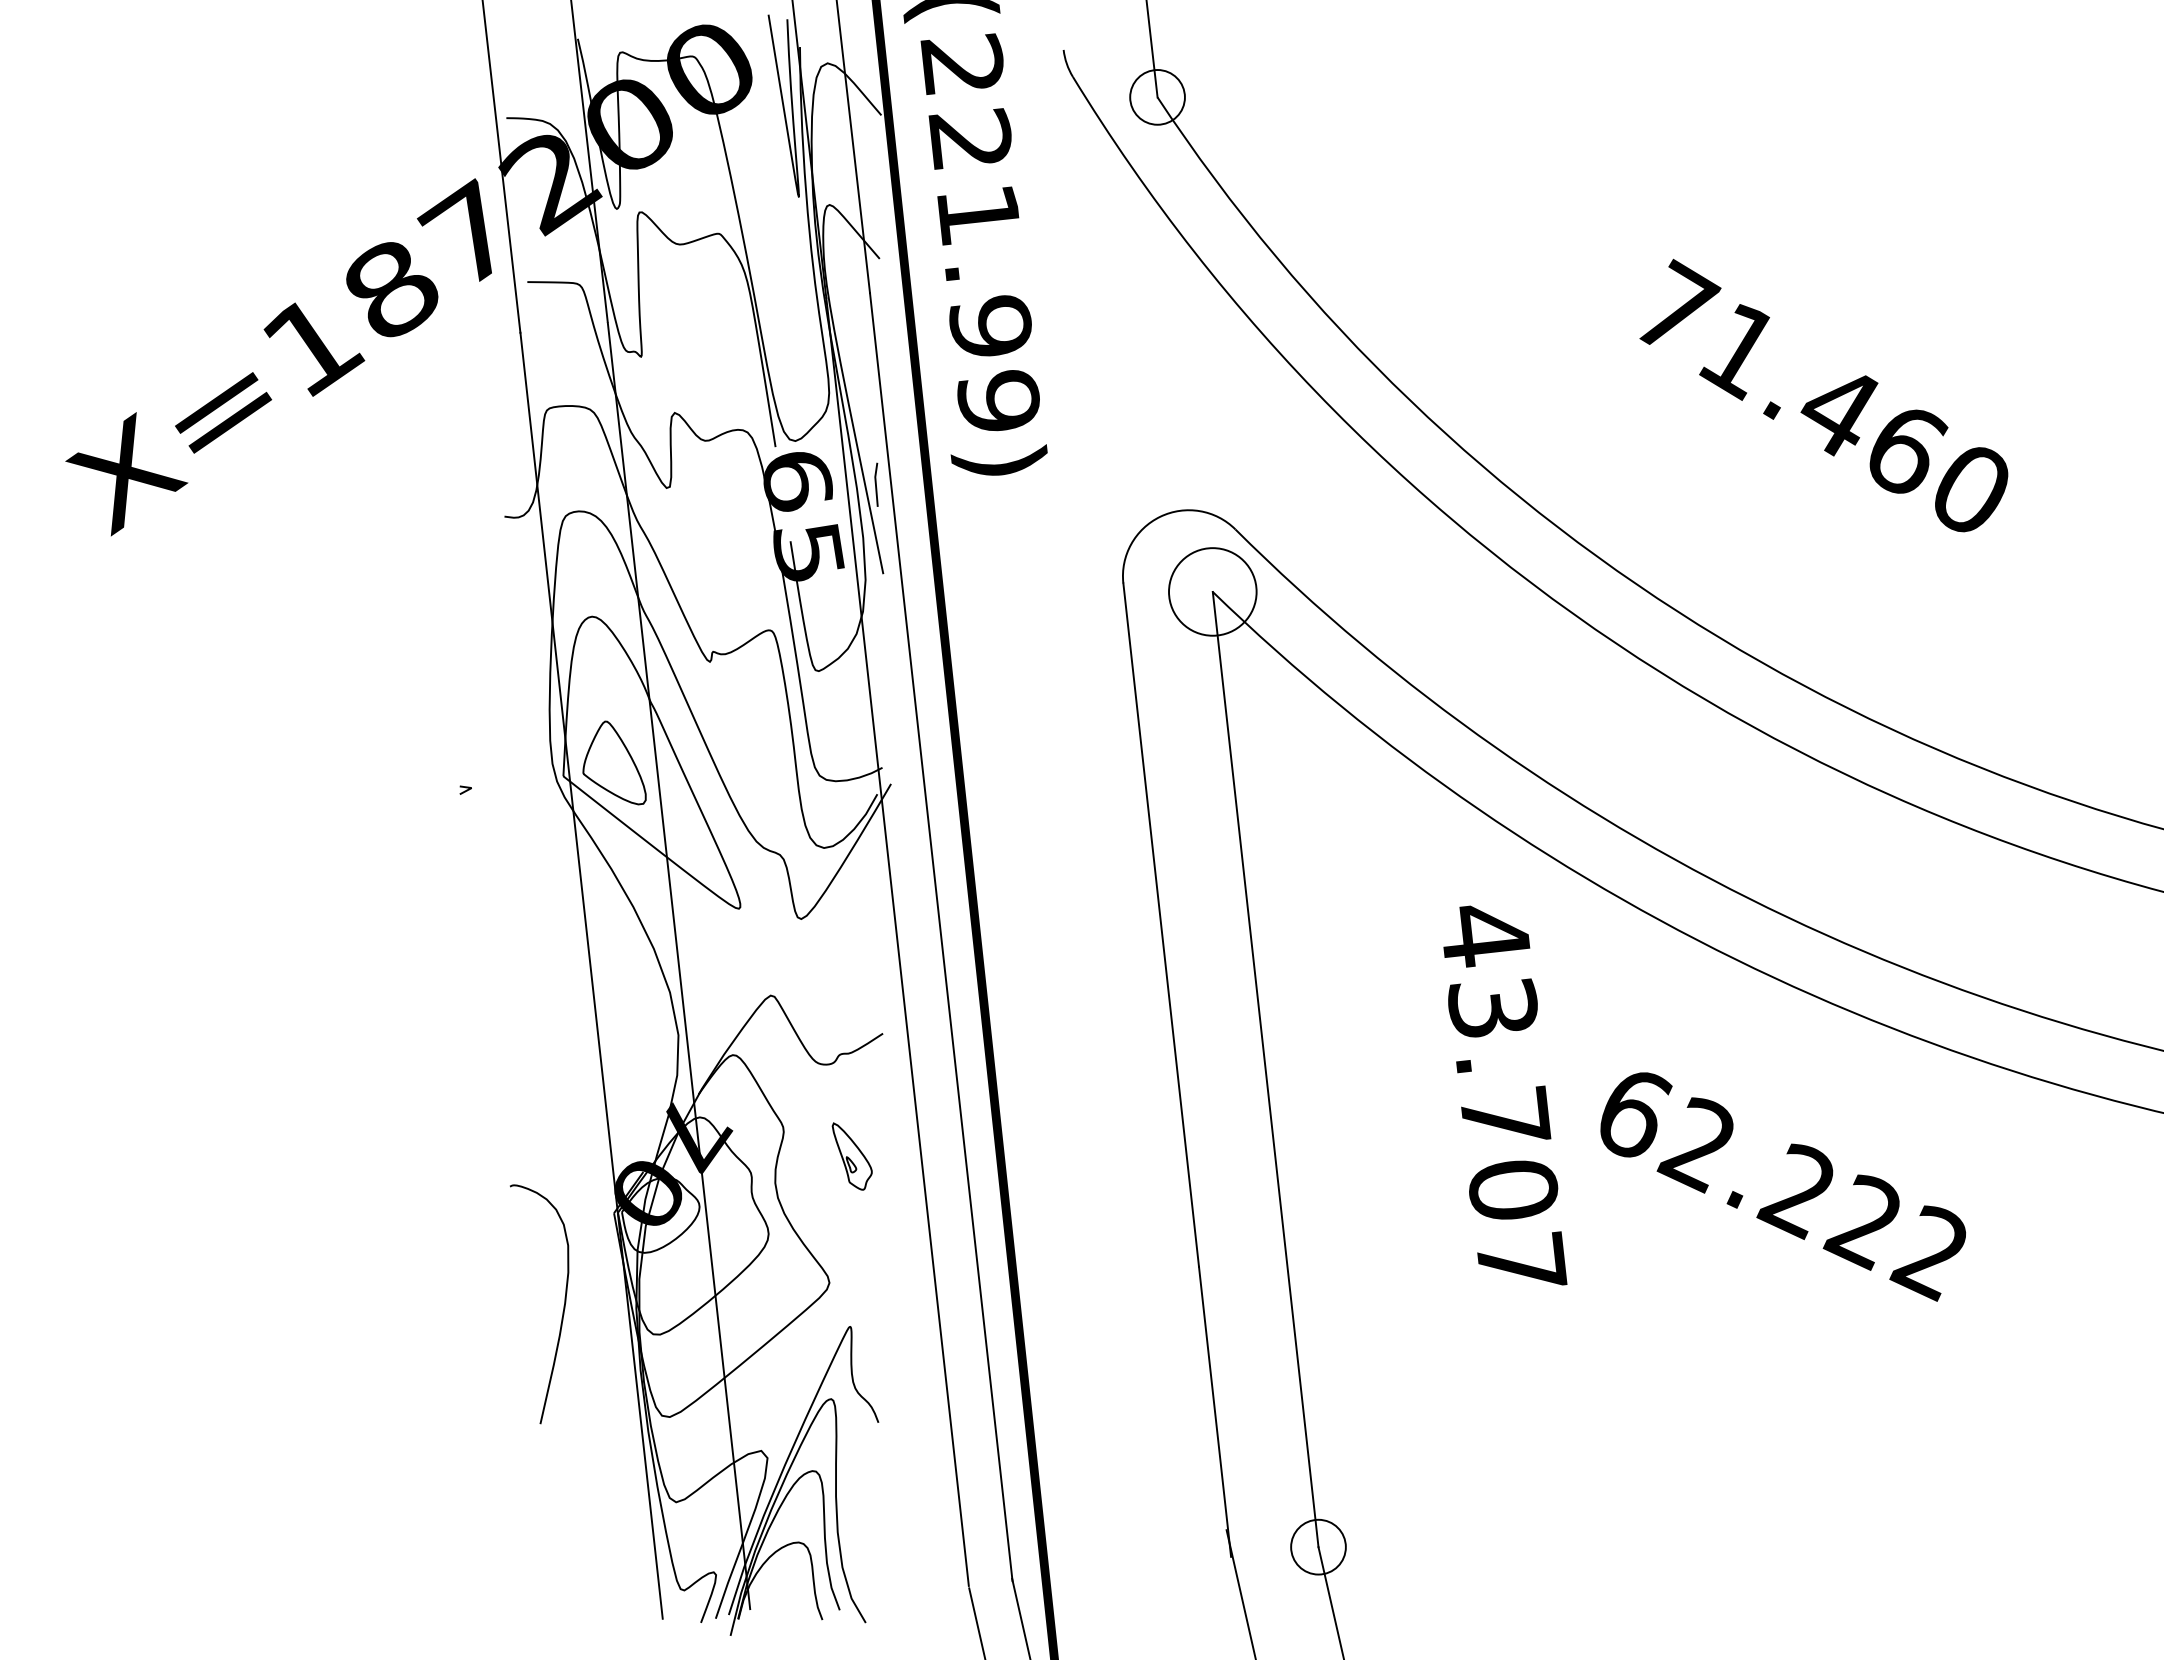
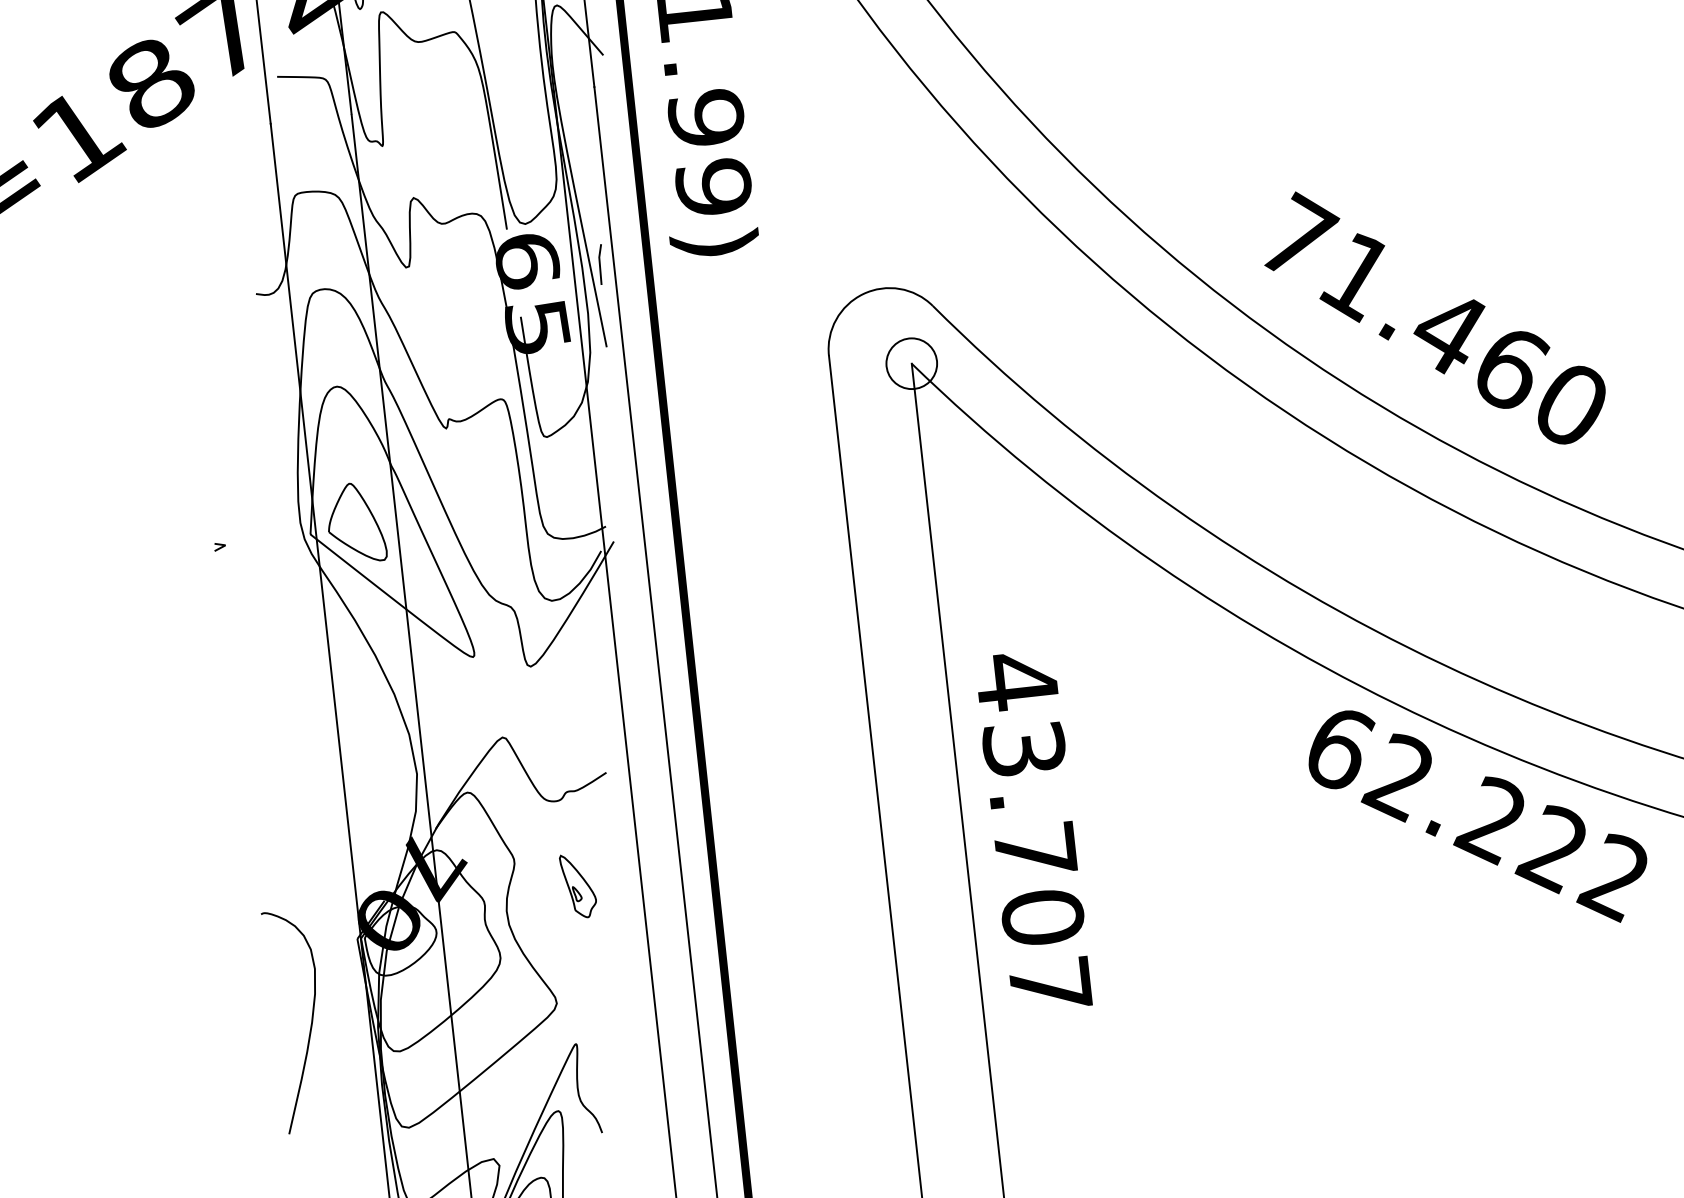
text: (1823, 395) -> (1434, 317), moved
circle: (1212, 591) -> (911, 363), size x0.62
text: (1505, 1095) -> (1035, 829), moved
text: (1782, 1186) -> (1477, 816), moved

